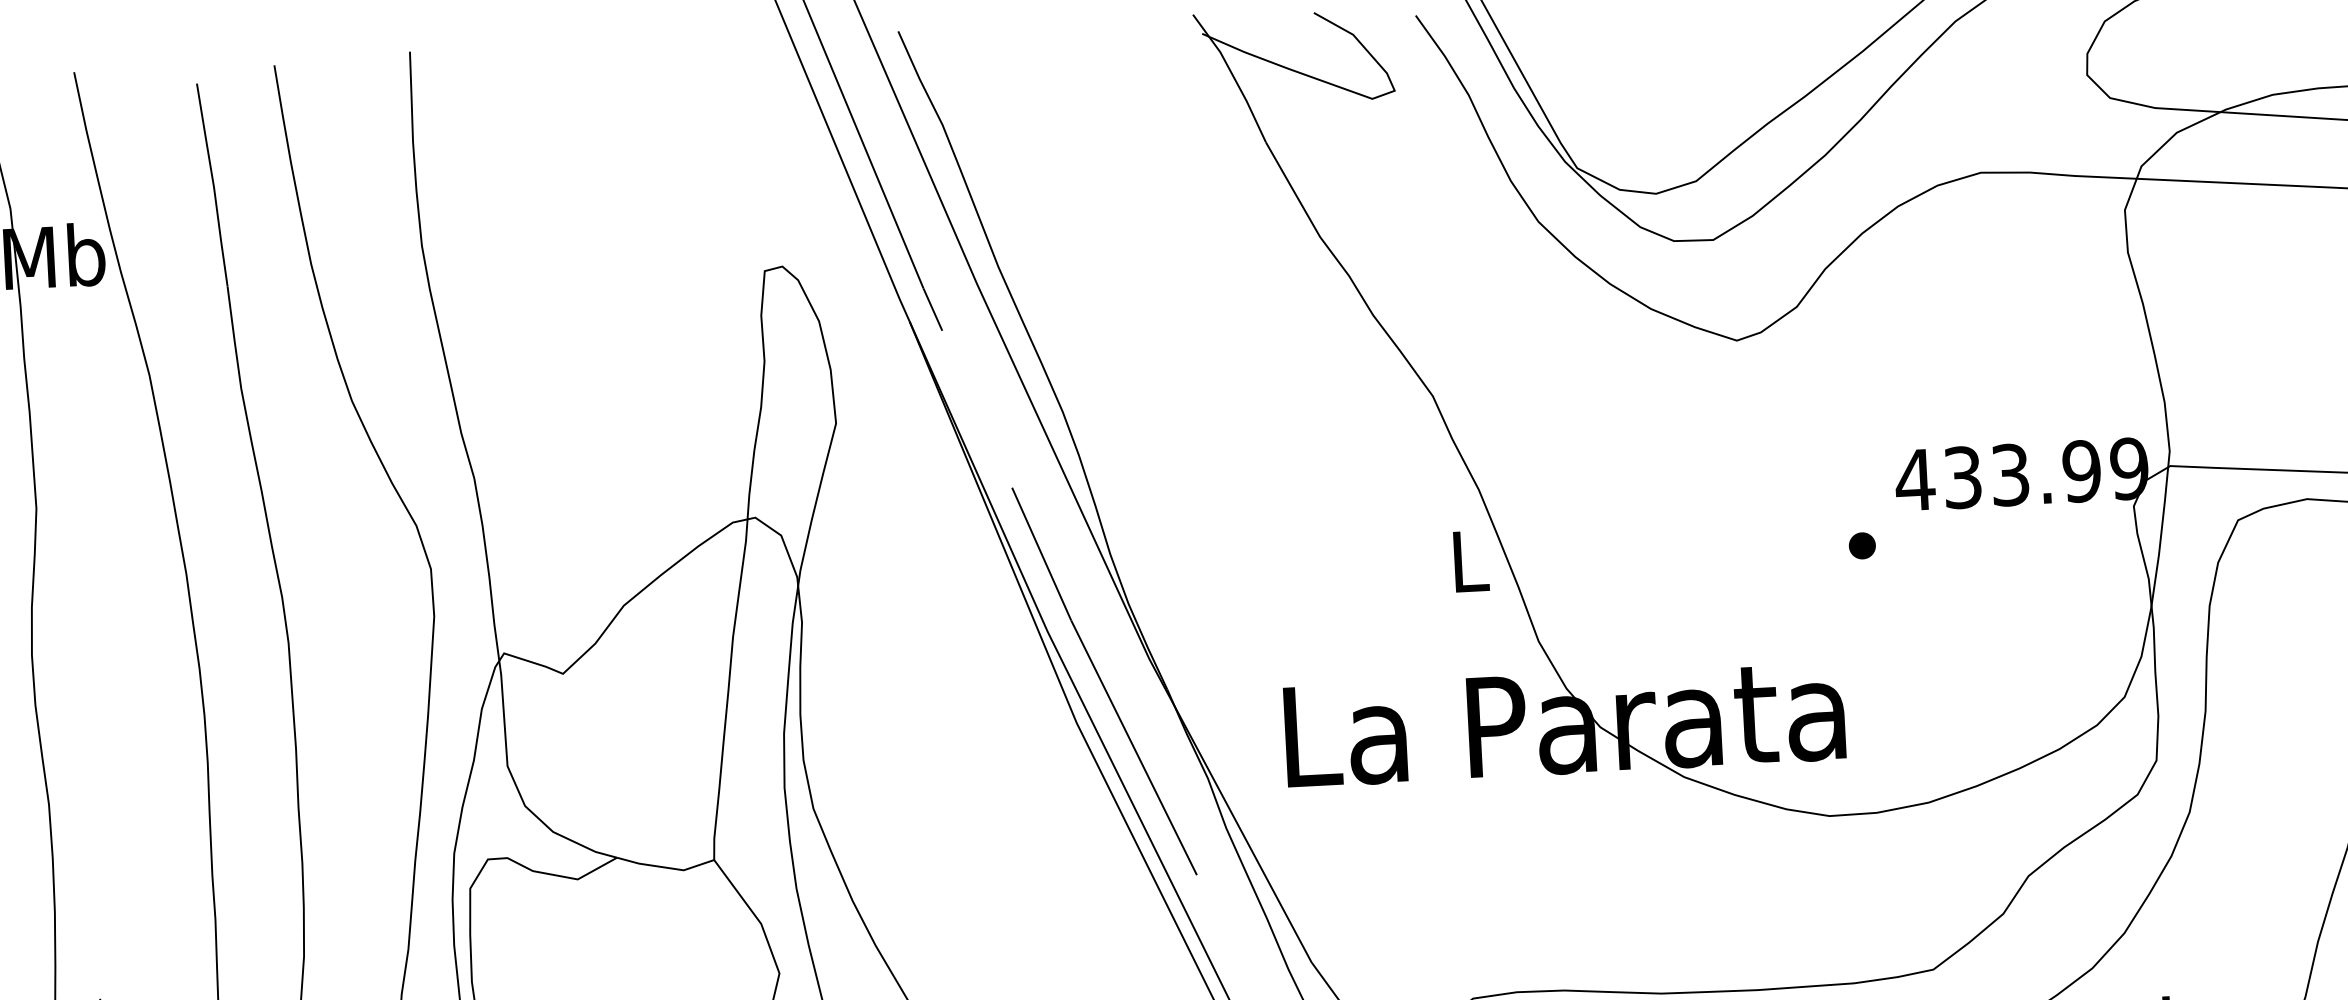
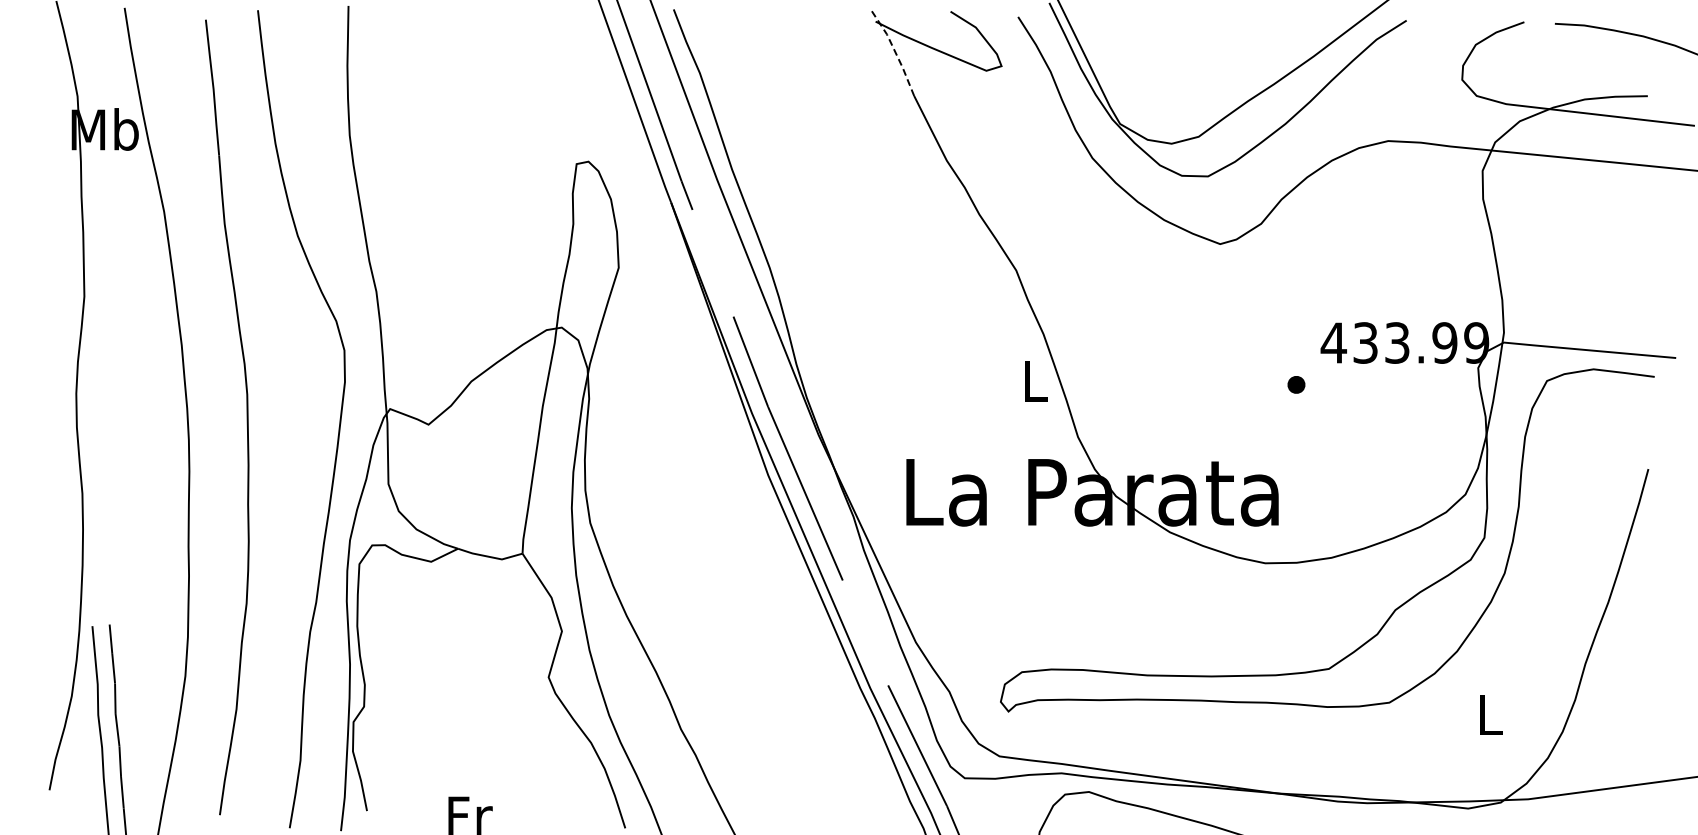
line: (1232, 77) -> (894, 51), solid -> dashed

